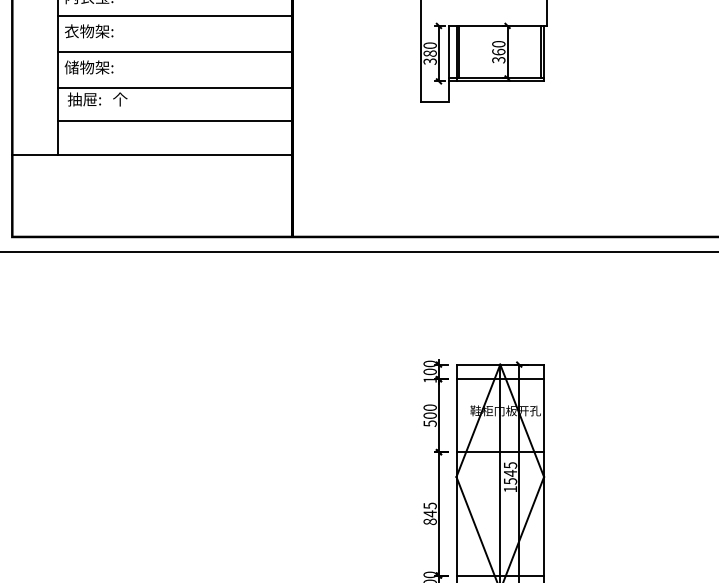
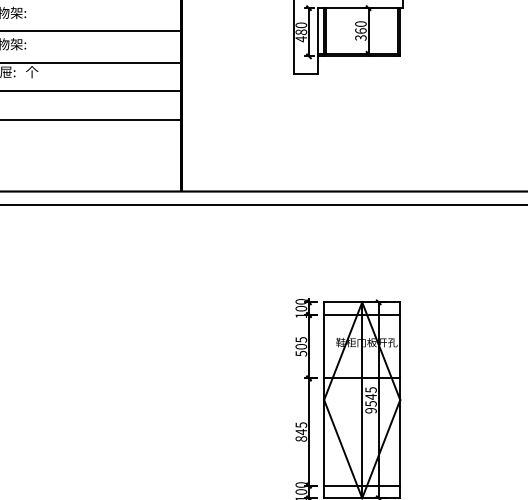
text: (429, 61) -> (300, 39), 380 -> 480
text: (429, 407) -> (300, 339), 500 -> 505
text: (510, 489) -> (371, 410), 1545 -> 9545

